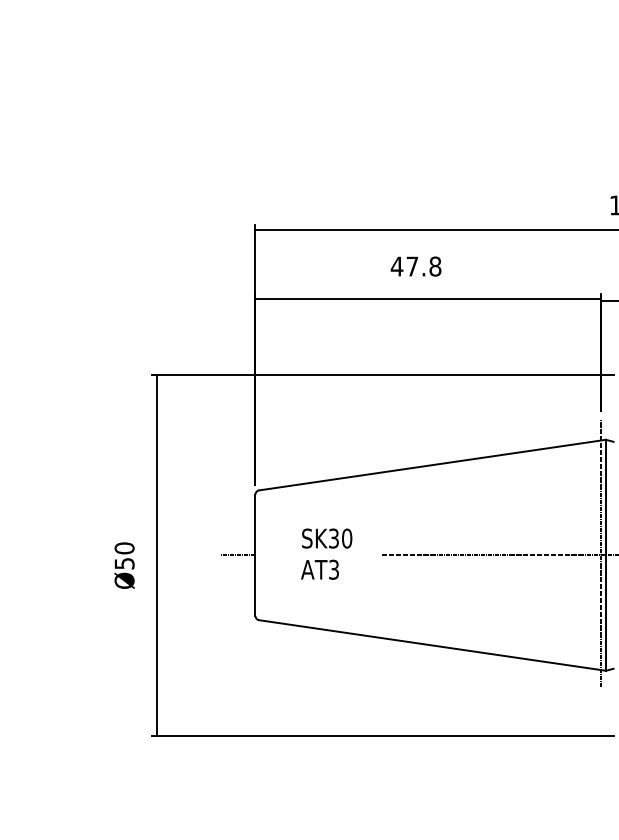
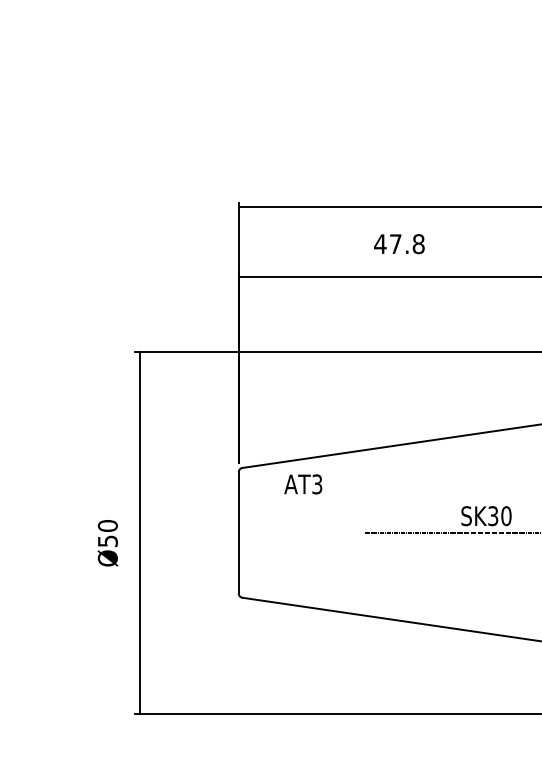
text: (327, 538) -> (486, 516), moved
line: (238, 555) -> (221, 533), removed
text: (319, 569) -> (302, 484), moved

